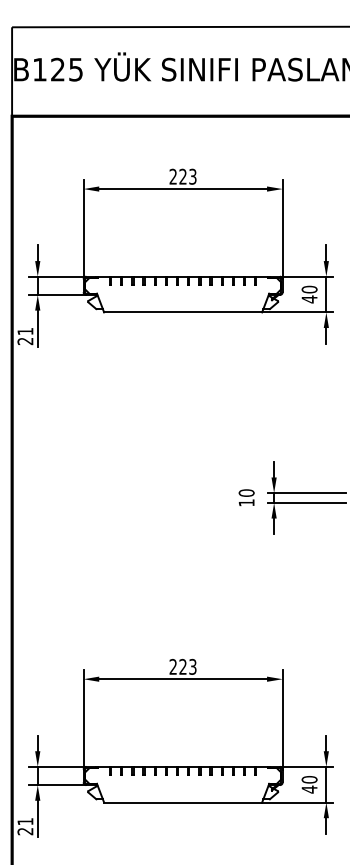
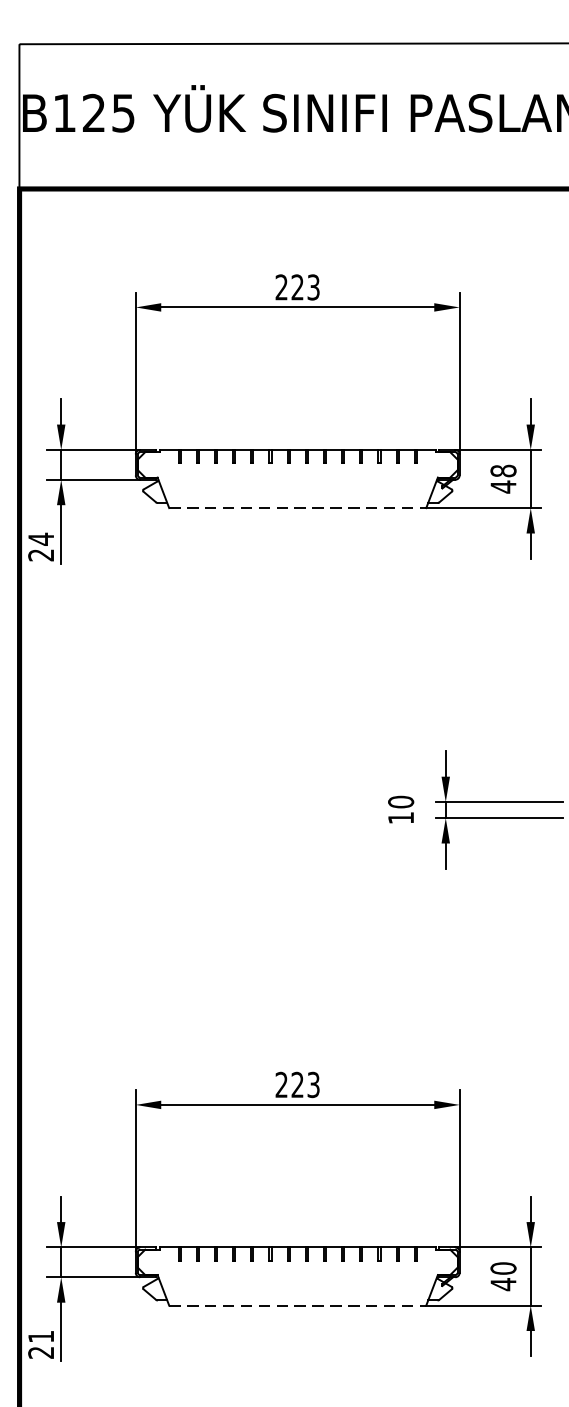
text: (309, 289) -> (503, 470), 40 -> 48
line: (183, 312) -> (298, 508), solid -> dashed
text: (25, 331) -> (41, 539), 21 -> 24
line: (183, 802) -> (298, 1305), solid -> dashed

